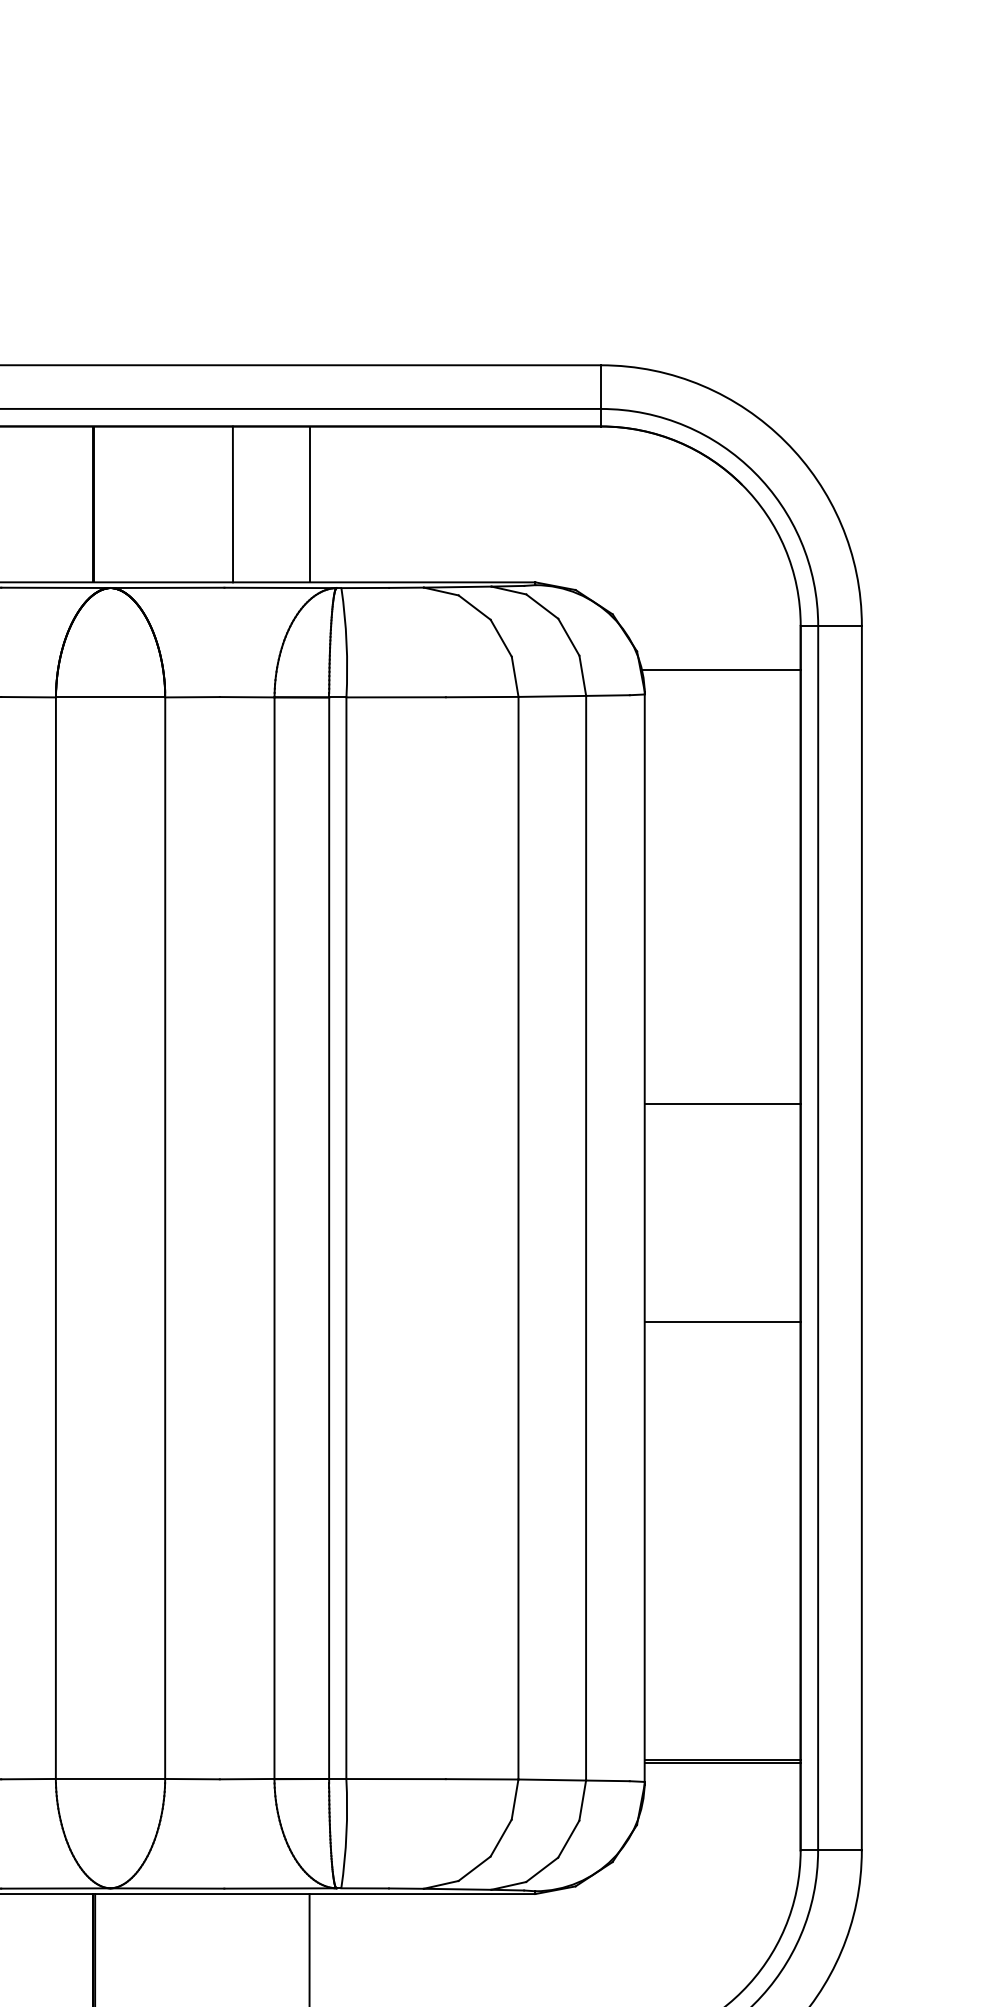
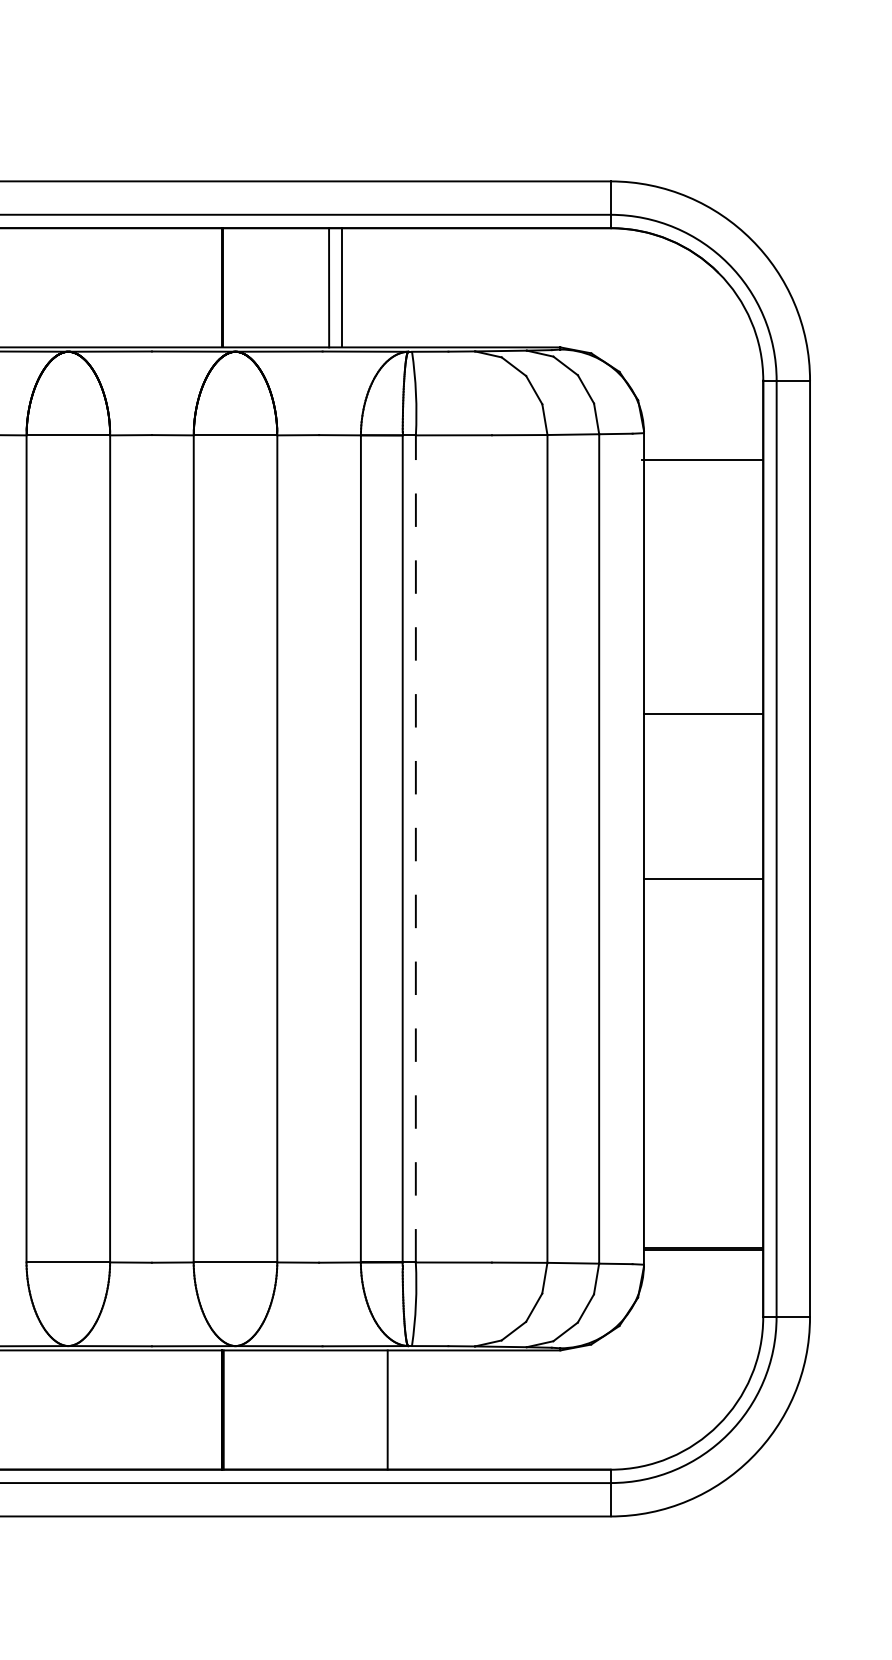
line: (309, 504) -> (341, 287), moved
line: (721, 670) -> (702, 459), moved
line: (722, 1104) -> (703, 714), moved
line: (345, 1237) -> (415, 848), solid -> dashed
line: (722, 1322) -> (703, 879), moved

